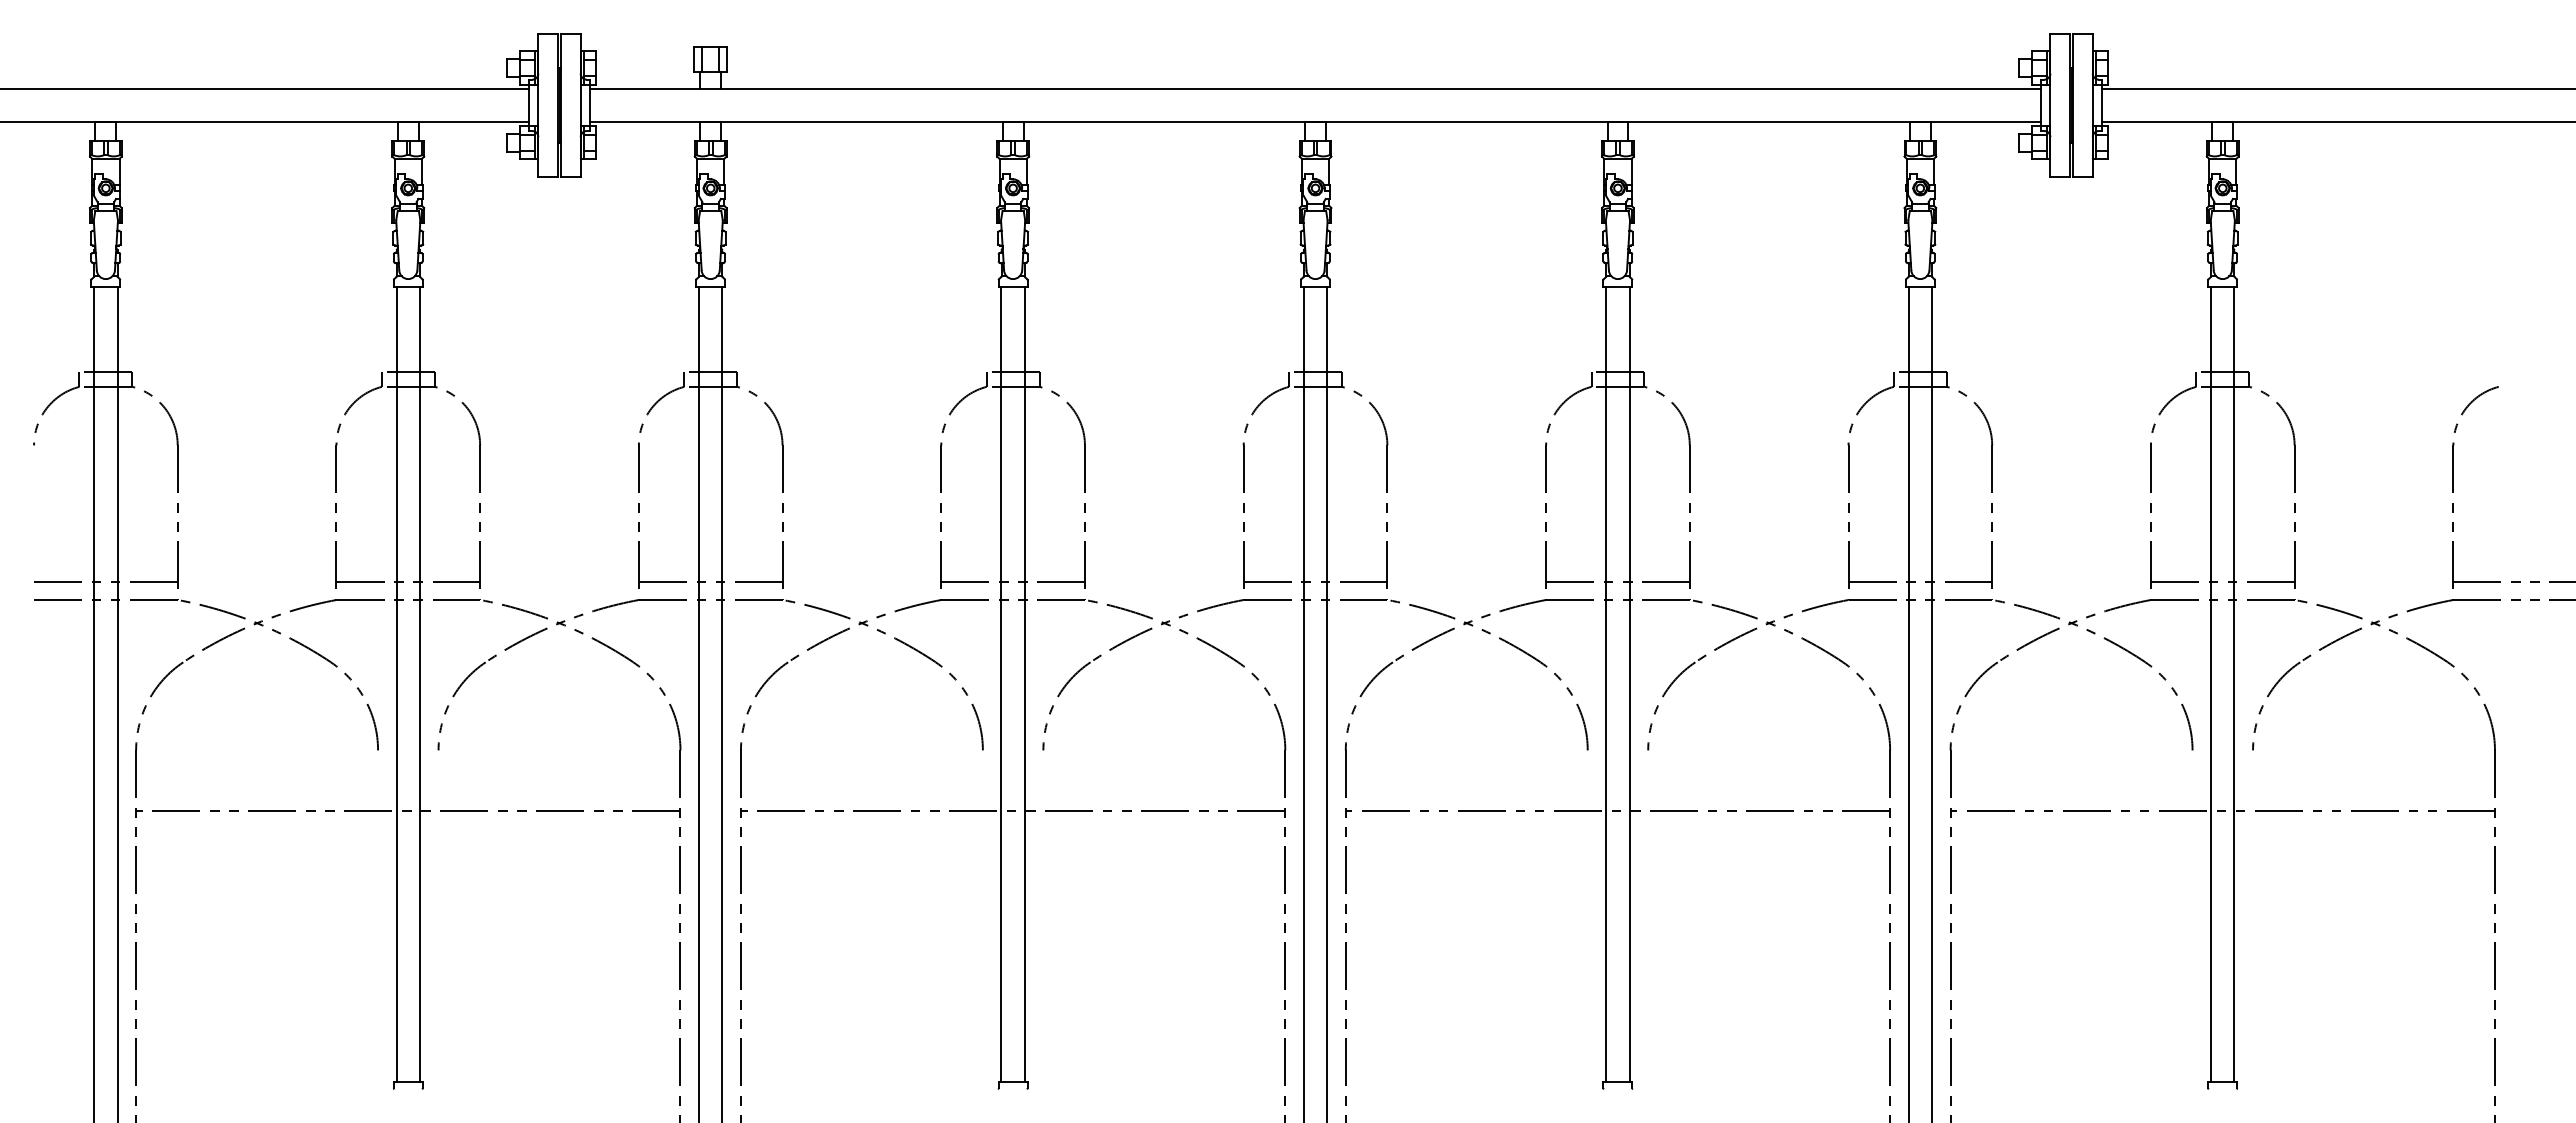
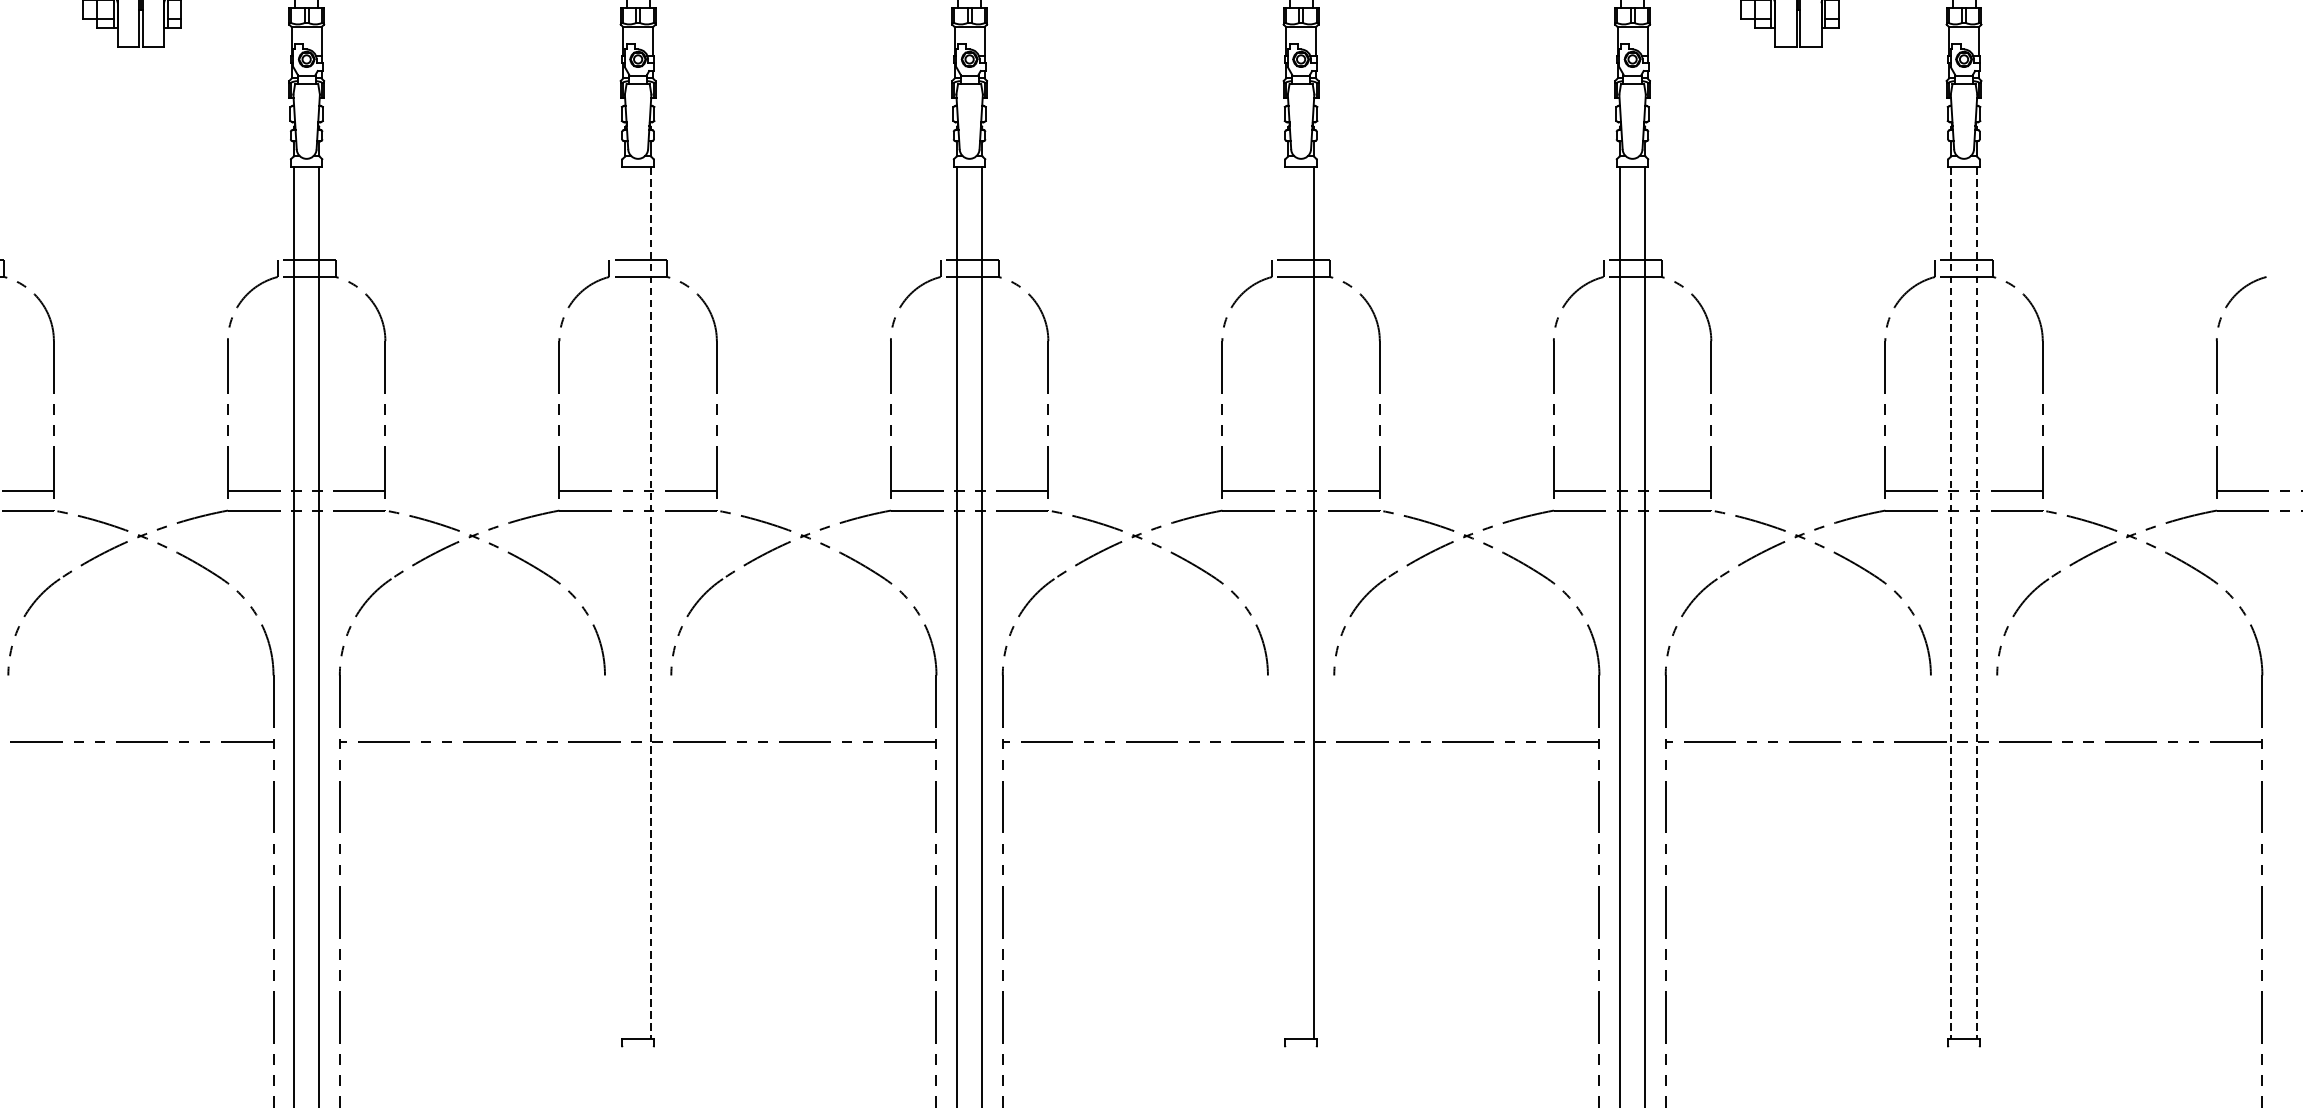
line: (1001, 684) -> (625, 603), removed
line: (1024, 684) -> (650, 603), solid -> dashed
line: (1606, 684) -> (1288, 603), removed
line: (2211, 684) -> (1951, 603), solid -> dashed
line: (2234, 684) -> (1976, 603), solid -> dashed

